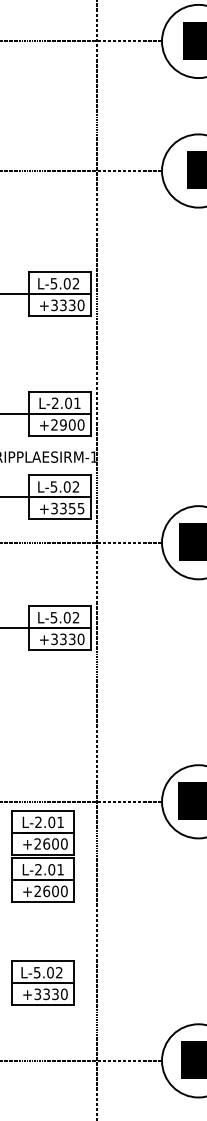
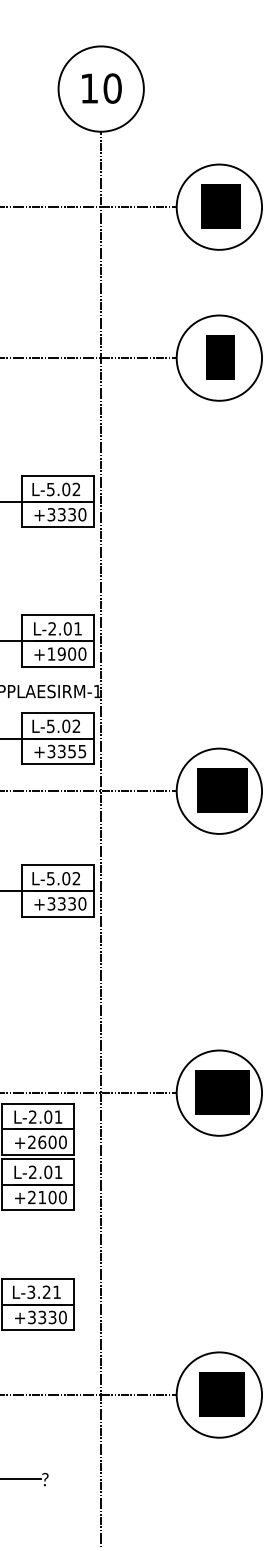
text: (54, 424) -> (51, 653), +2900 -> +1900
text: (46, 891) -> (42, 1197), +2600 -> +2100
text: (47, 972) -> (43, 1291), L-5.02 -> L-3.21

